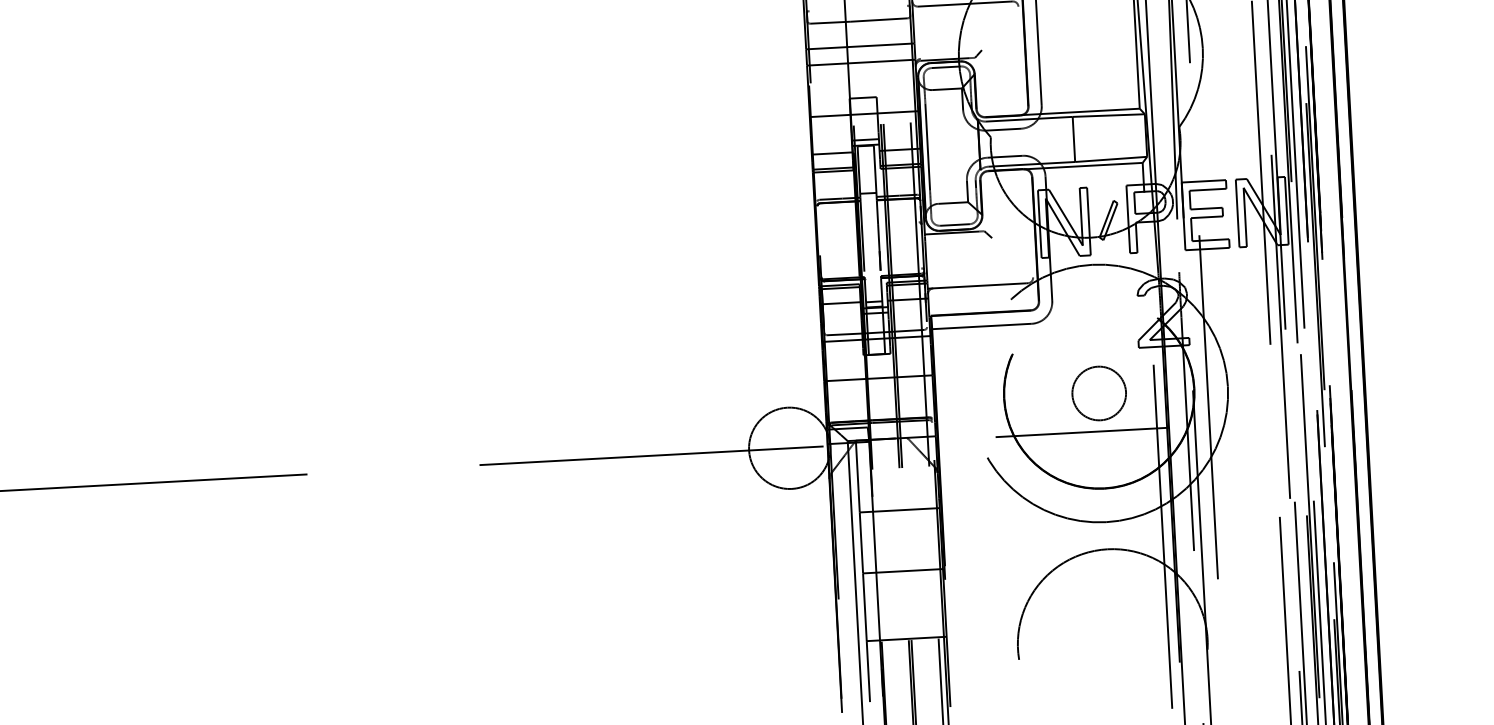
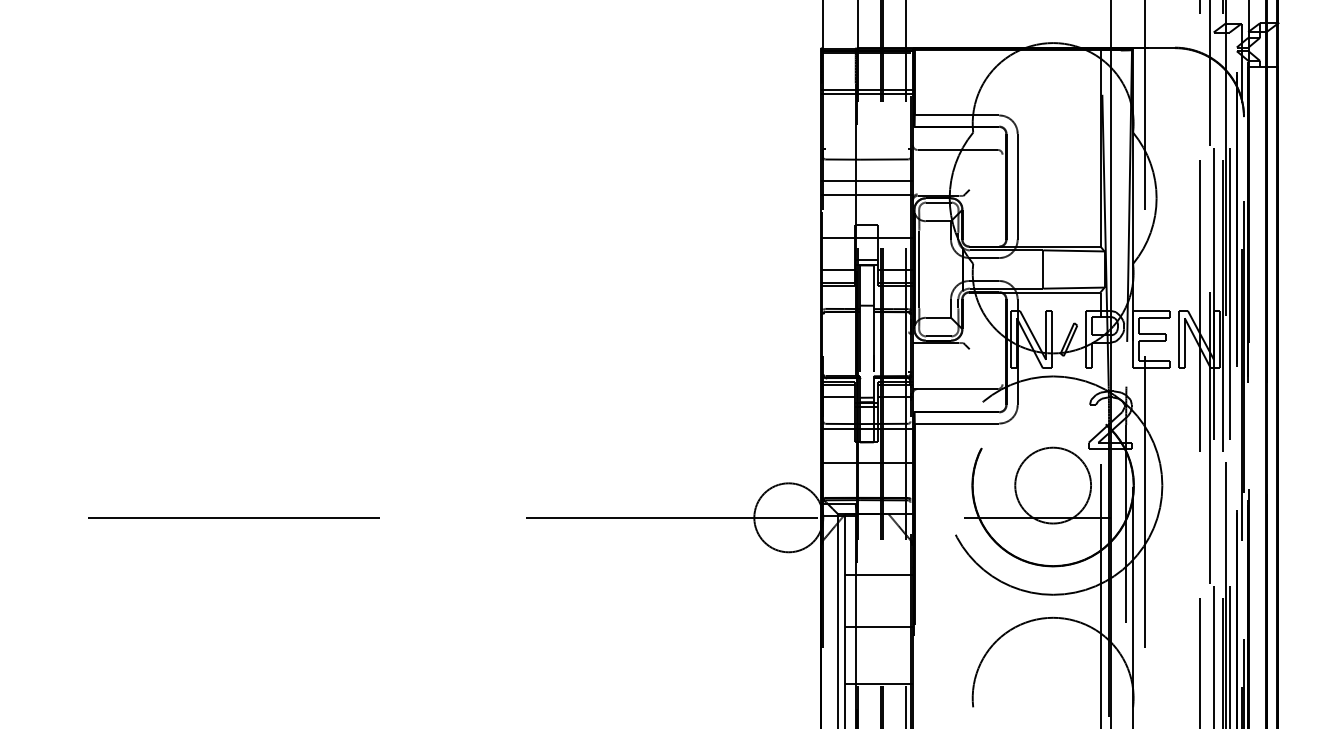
circle: (1099, 393) -> (1053, 485), size x1.67

